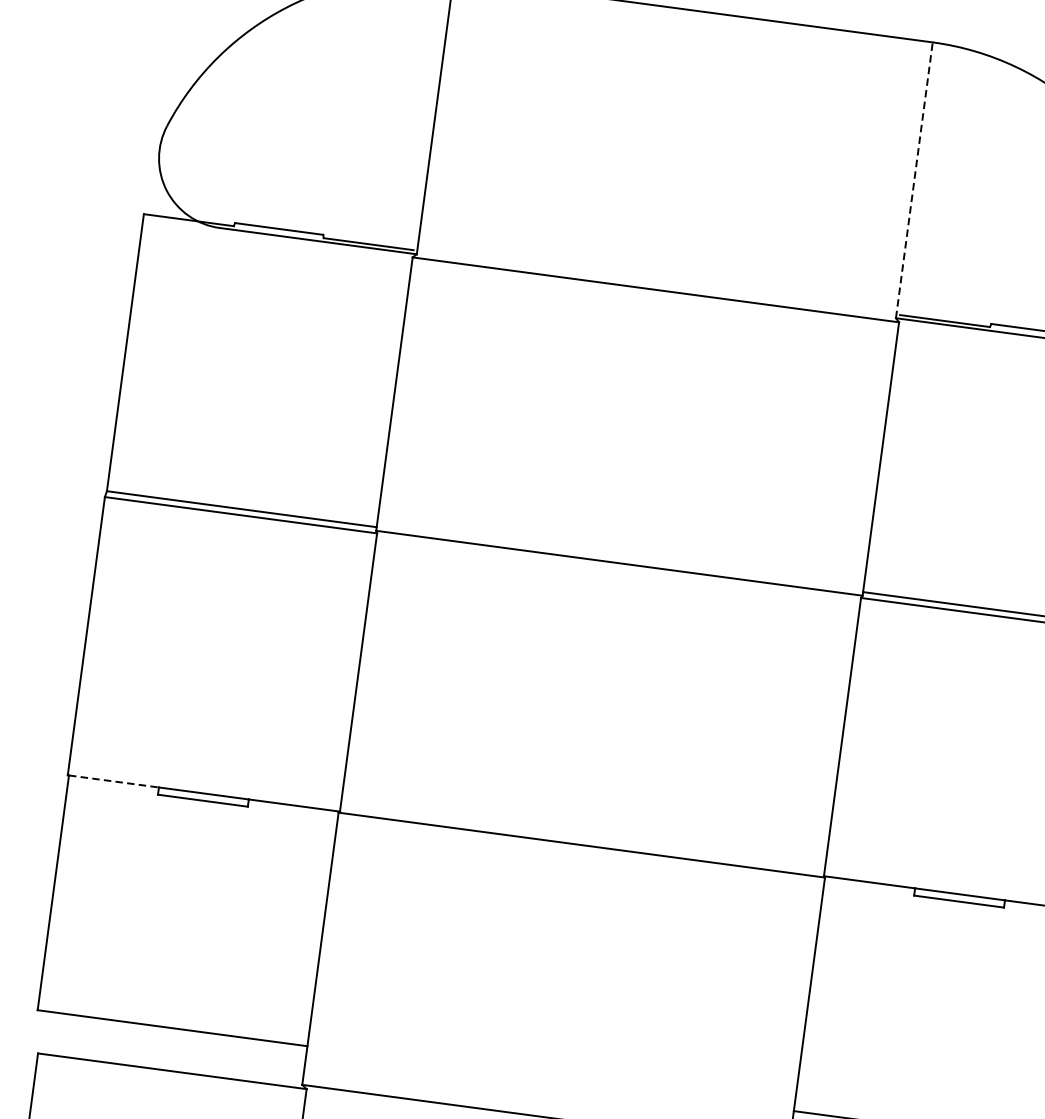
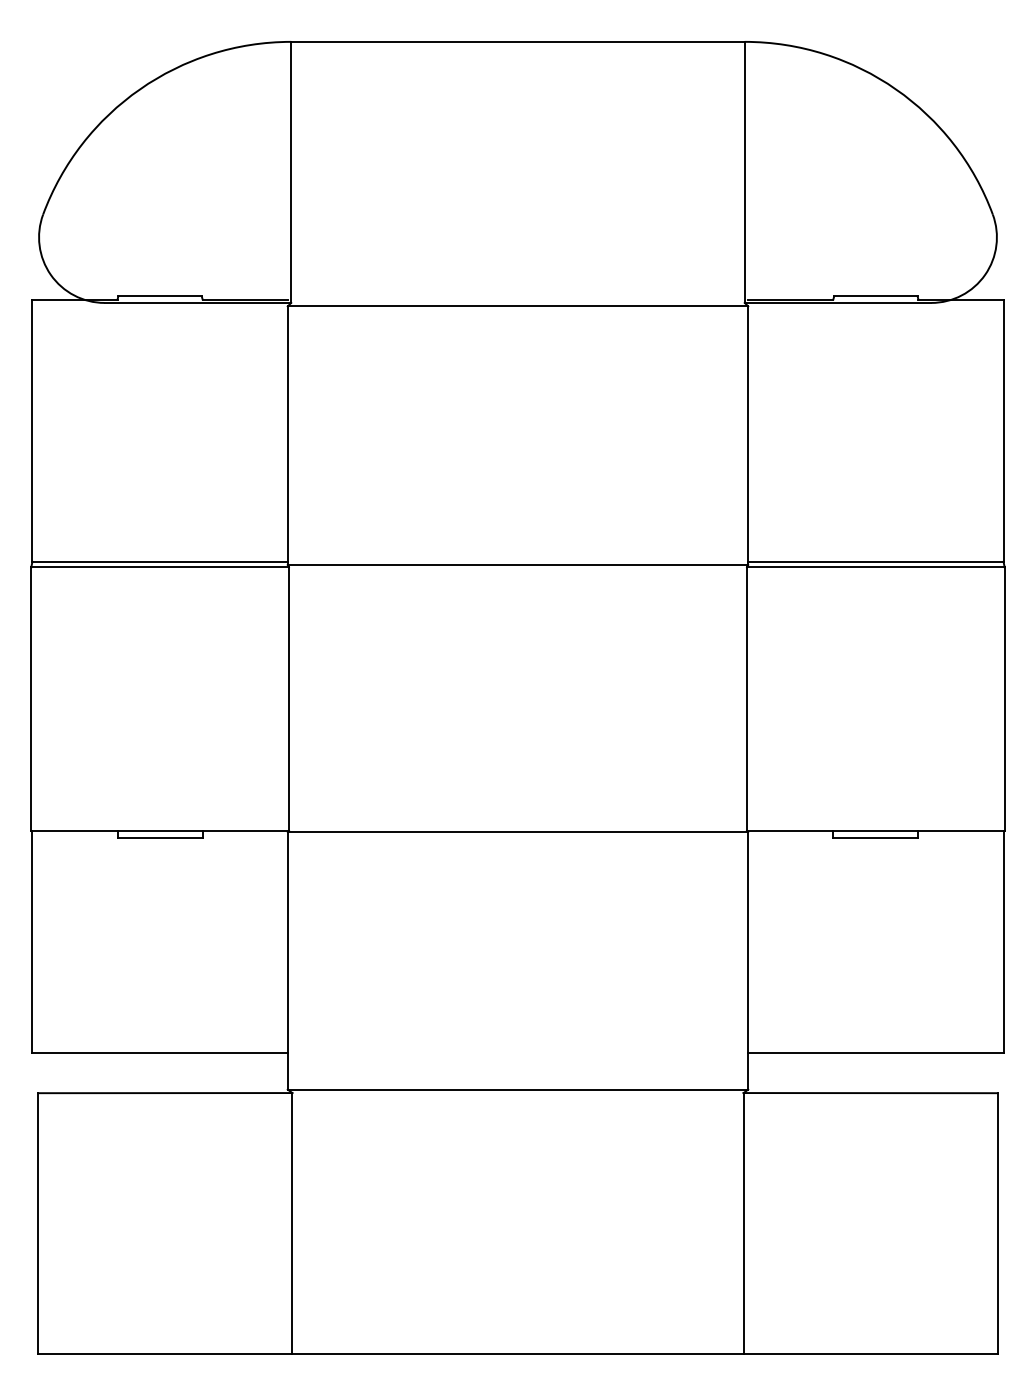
line: (914, 180) -> (744, 172), dashed -> solid
line: (114, 781) -> (75, 830), dashed -> solid

